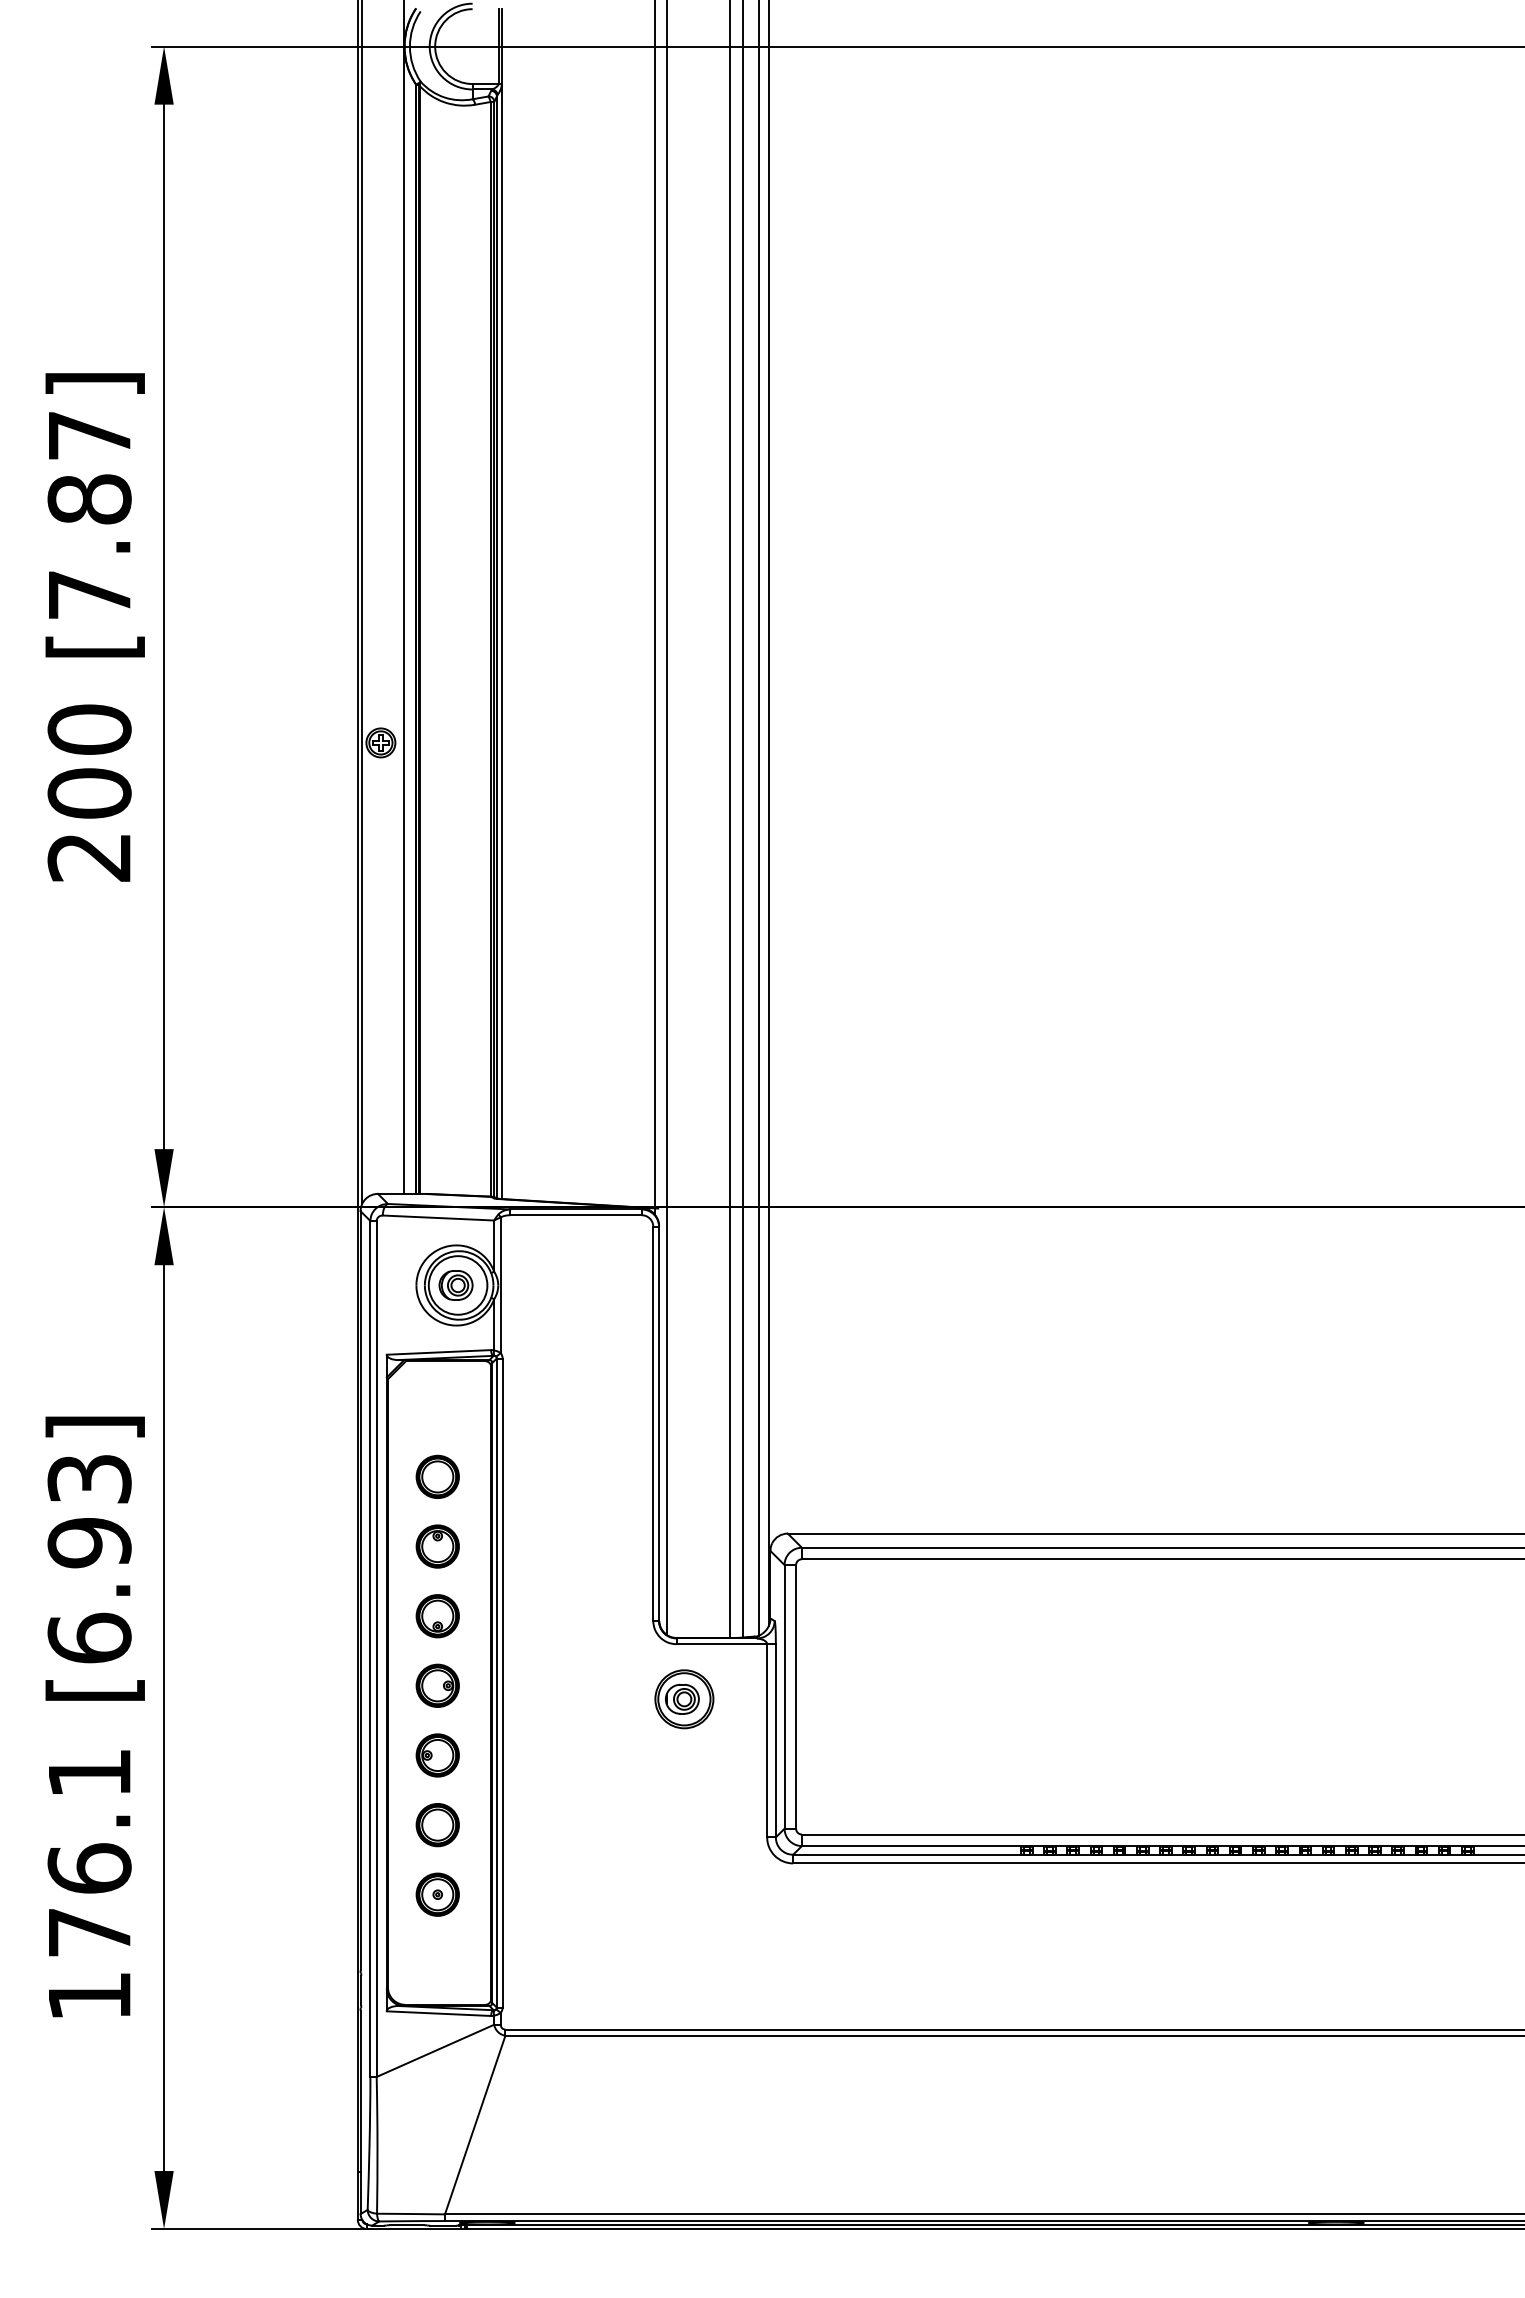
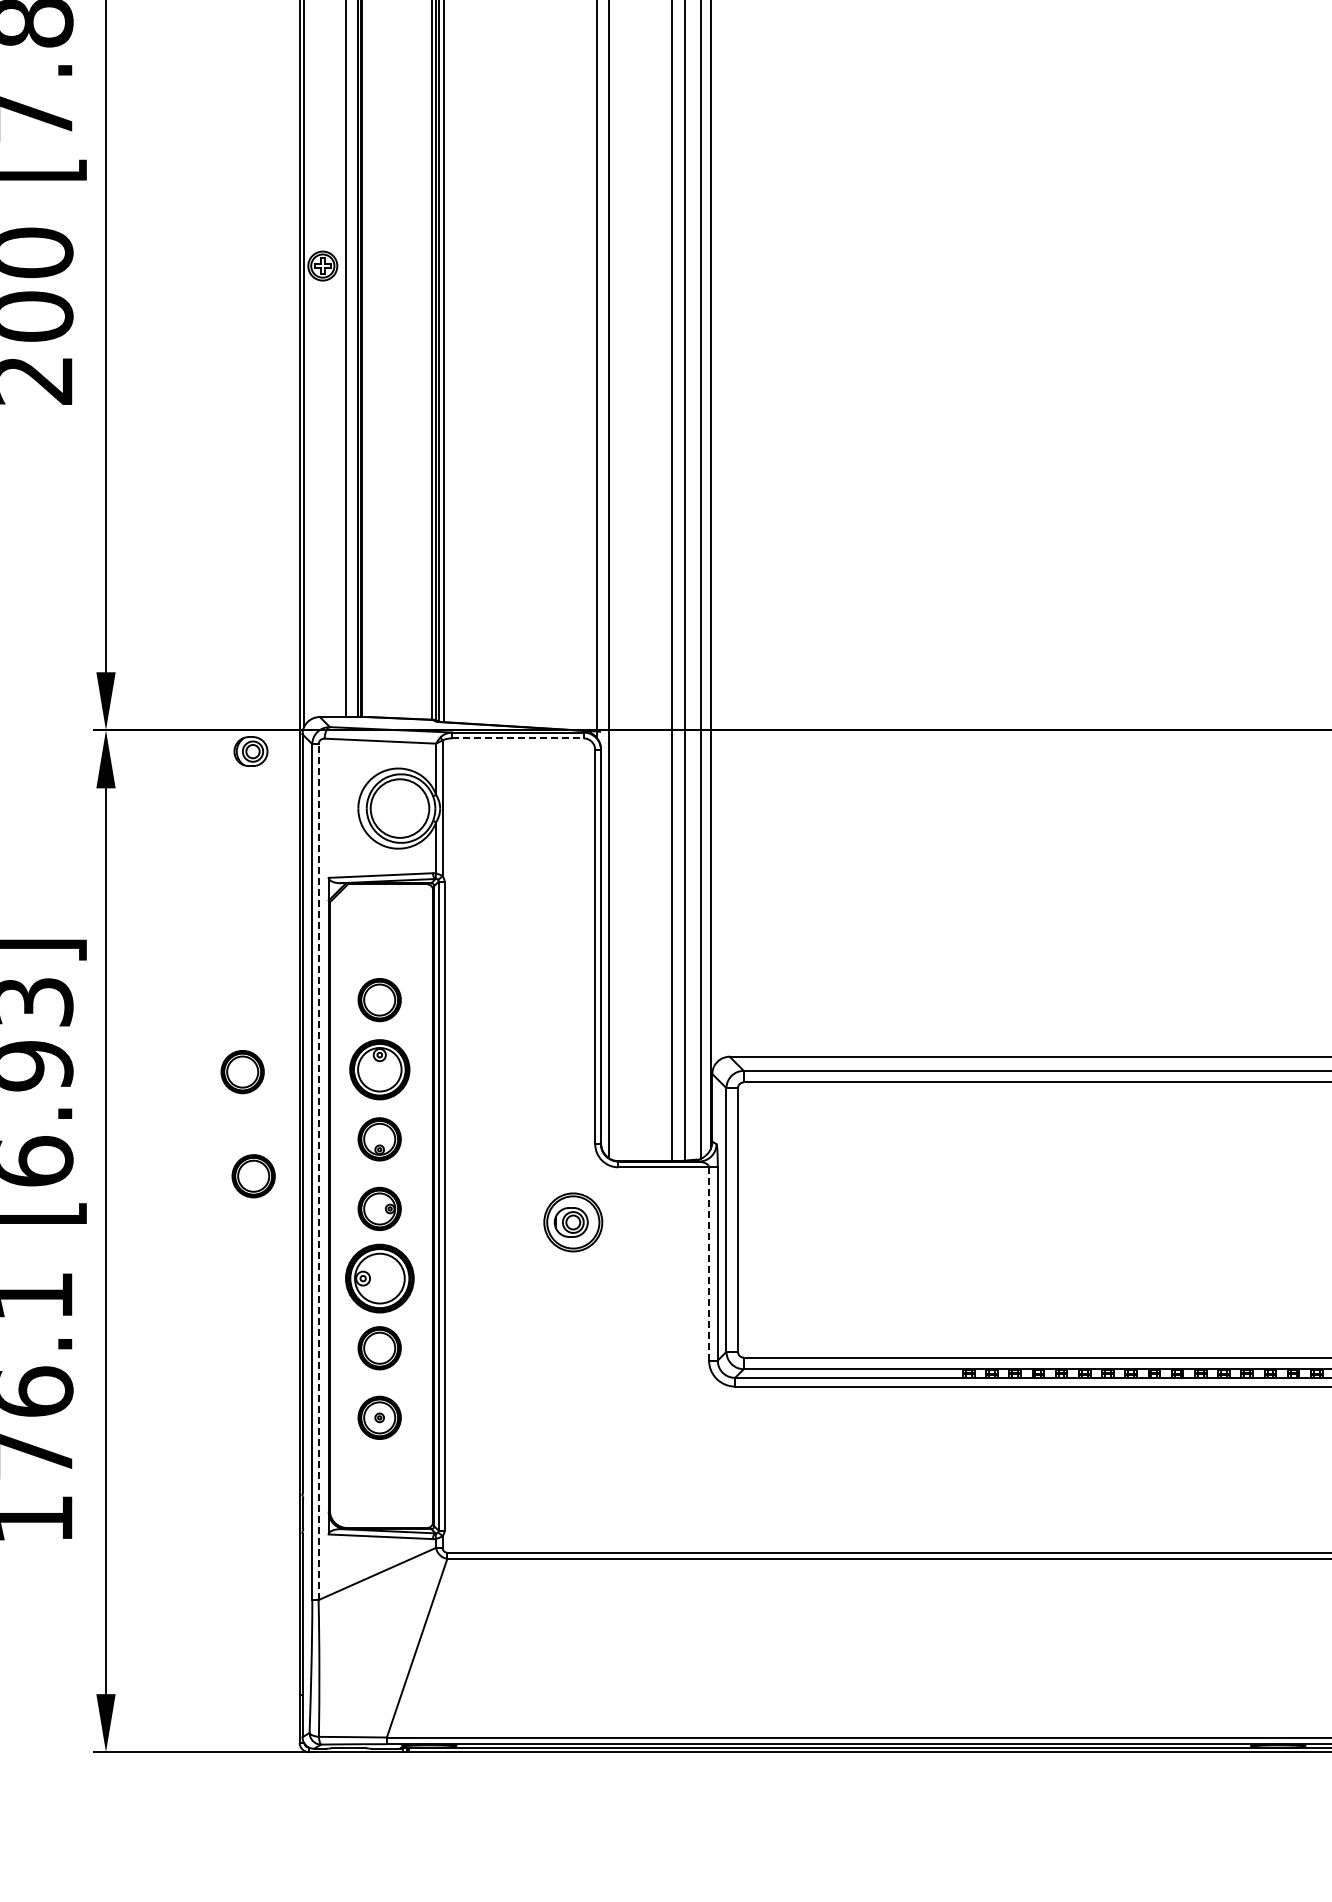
line: (576, 1215) -> (518, 738), solid -> dashed
part: (455, 1285) -> (250, 751), moved
part: (437, 1546) -> (379, 1069), size x1.4
part: (300, 1548) -> (242, 1071), added
line: (376, 1649) -> (318, 1172), solid -> dashed
part: (311, 1653) -> (253, 1176), added
part: (684, 1699) -> (573, 1222), moved
line: (767, 1740) -> (709, 1263), solid -> dashed
part: (437, 1755) -> (379, 1278), size x1.6

